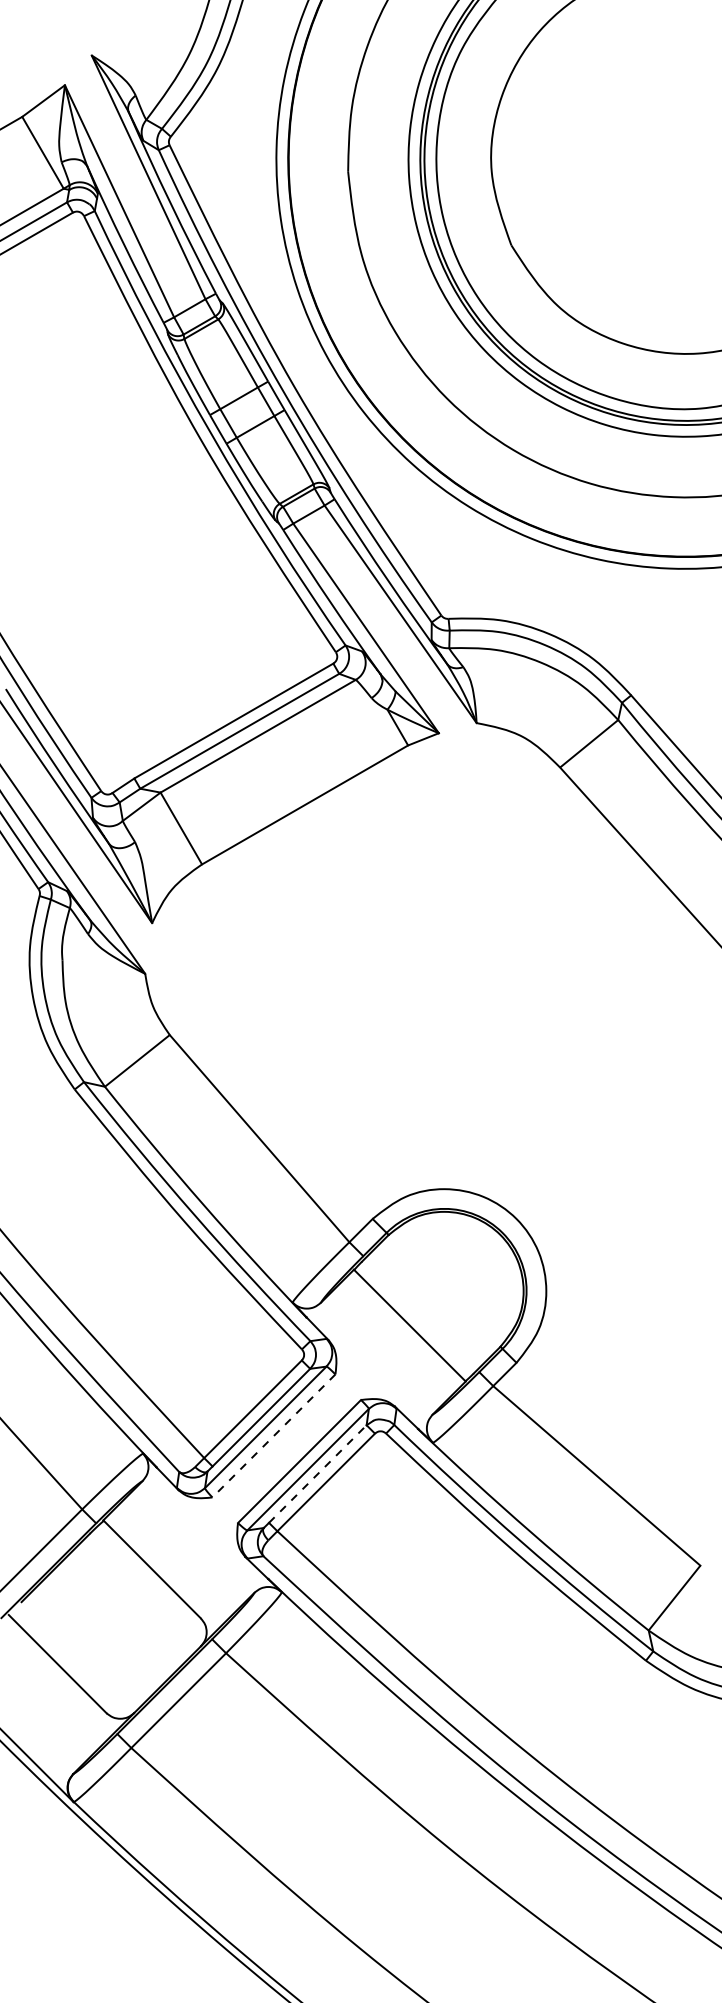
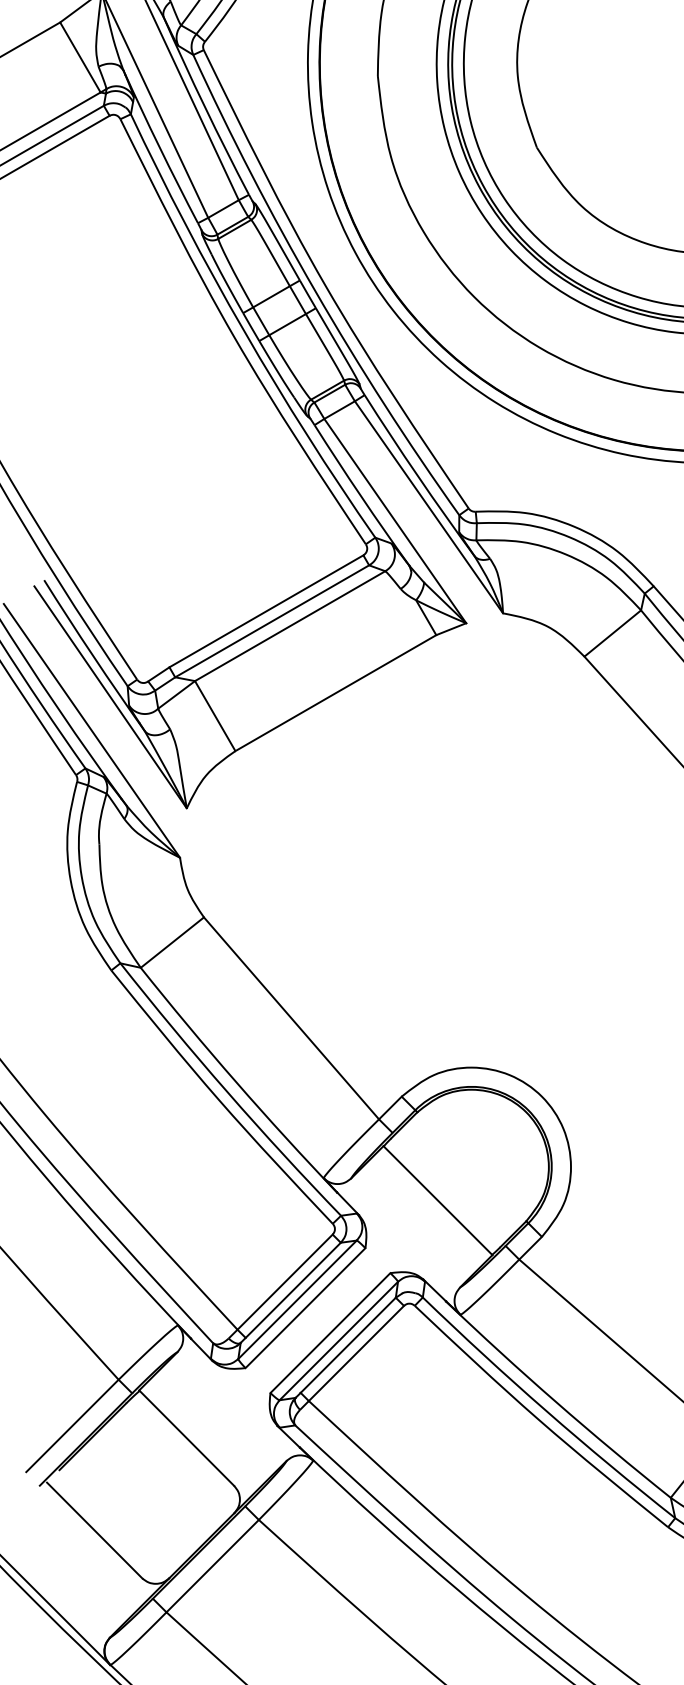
line: (273, 1435) -> (305, 1307), dashed -> solid
line: (318, 1473) -> (348, 1344), dashed -> solid

